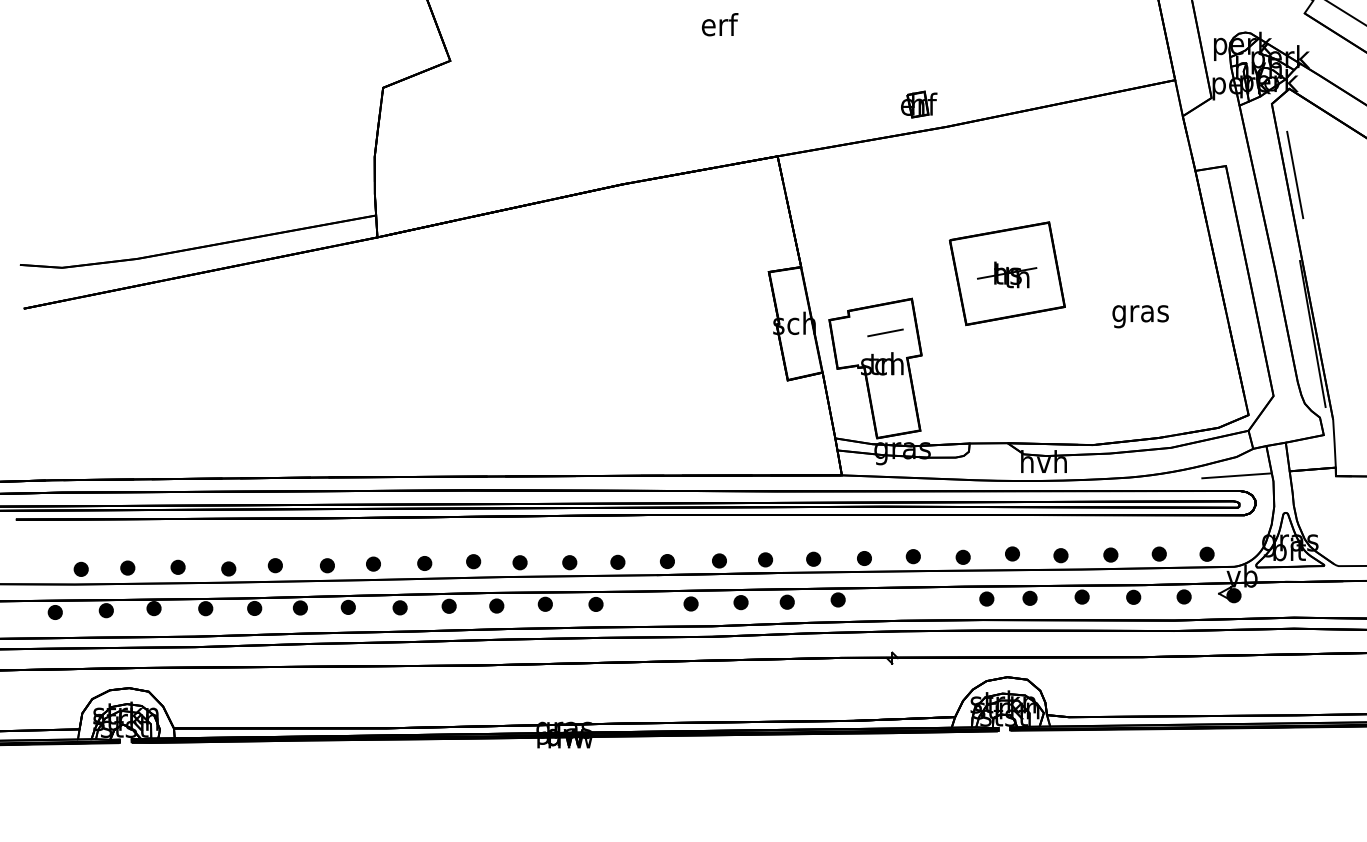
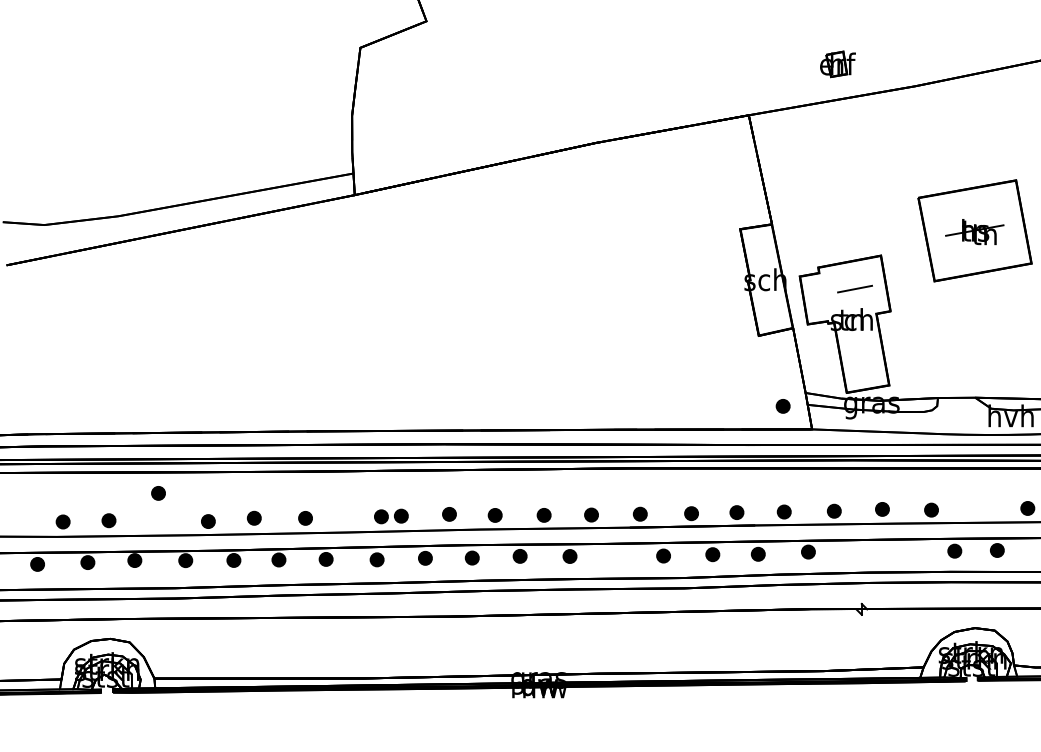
part: (919, 104) -> (838, 64), moved
part: (1012, 553) -> (783, 405), moved
part: (373, 563) -> (381, 516), moved
part: (177, 566) -> (157, 492), moved

